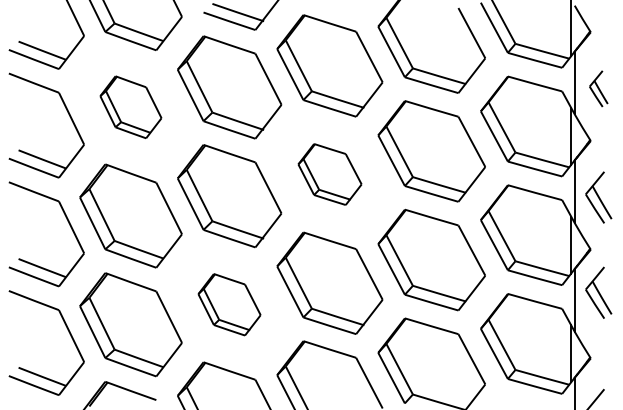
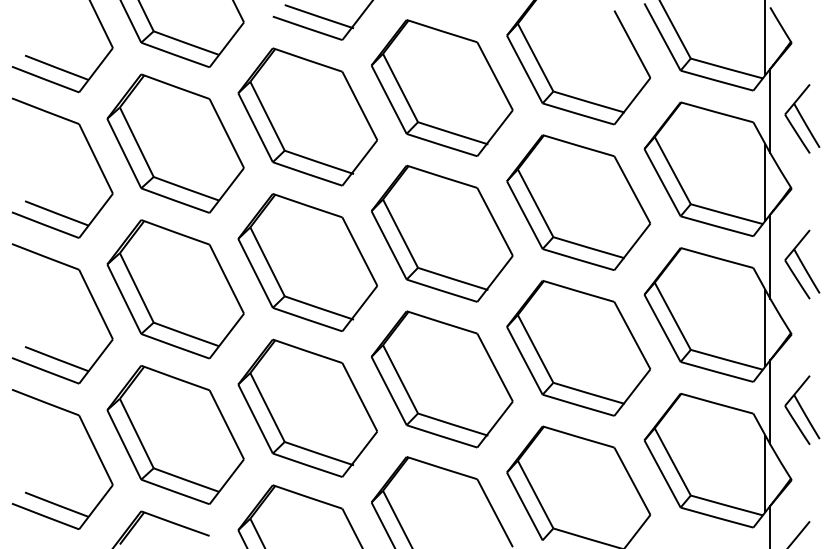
part: (598, 88) -> (802, 118), size x1.43
part: (130, 107) -> (175, 143), size x1.67
part: (330, 174) -> (442, 233), size x1.67
part: (598, 292) -> (802, 409), moved
part: (229, 304) -> (307, 407), size x1.67

